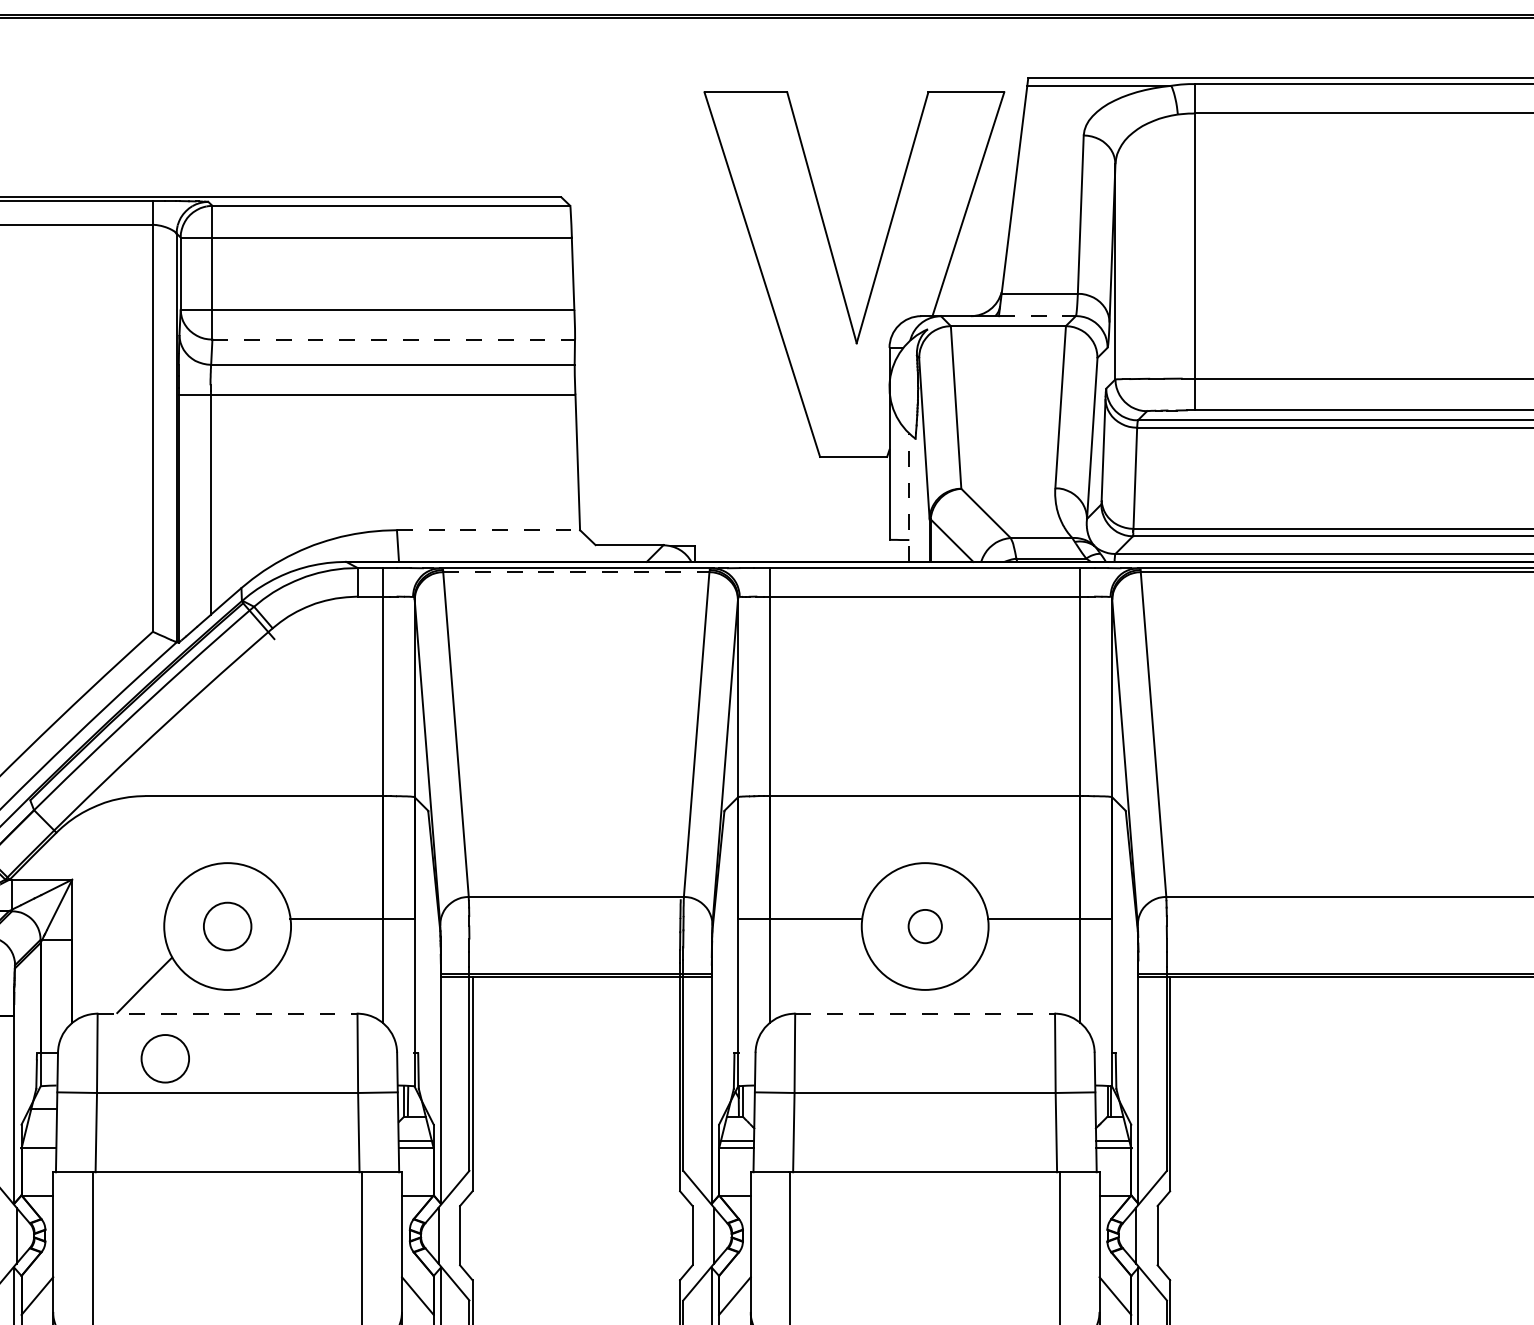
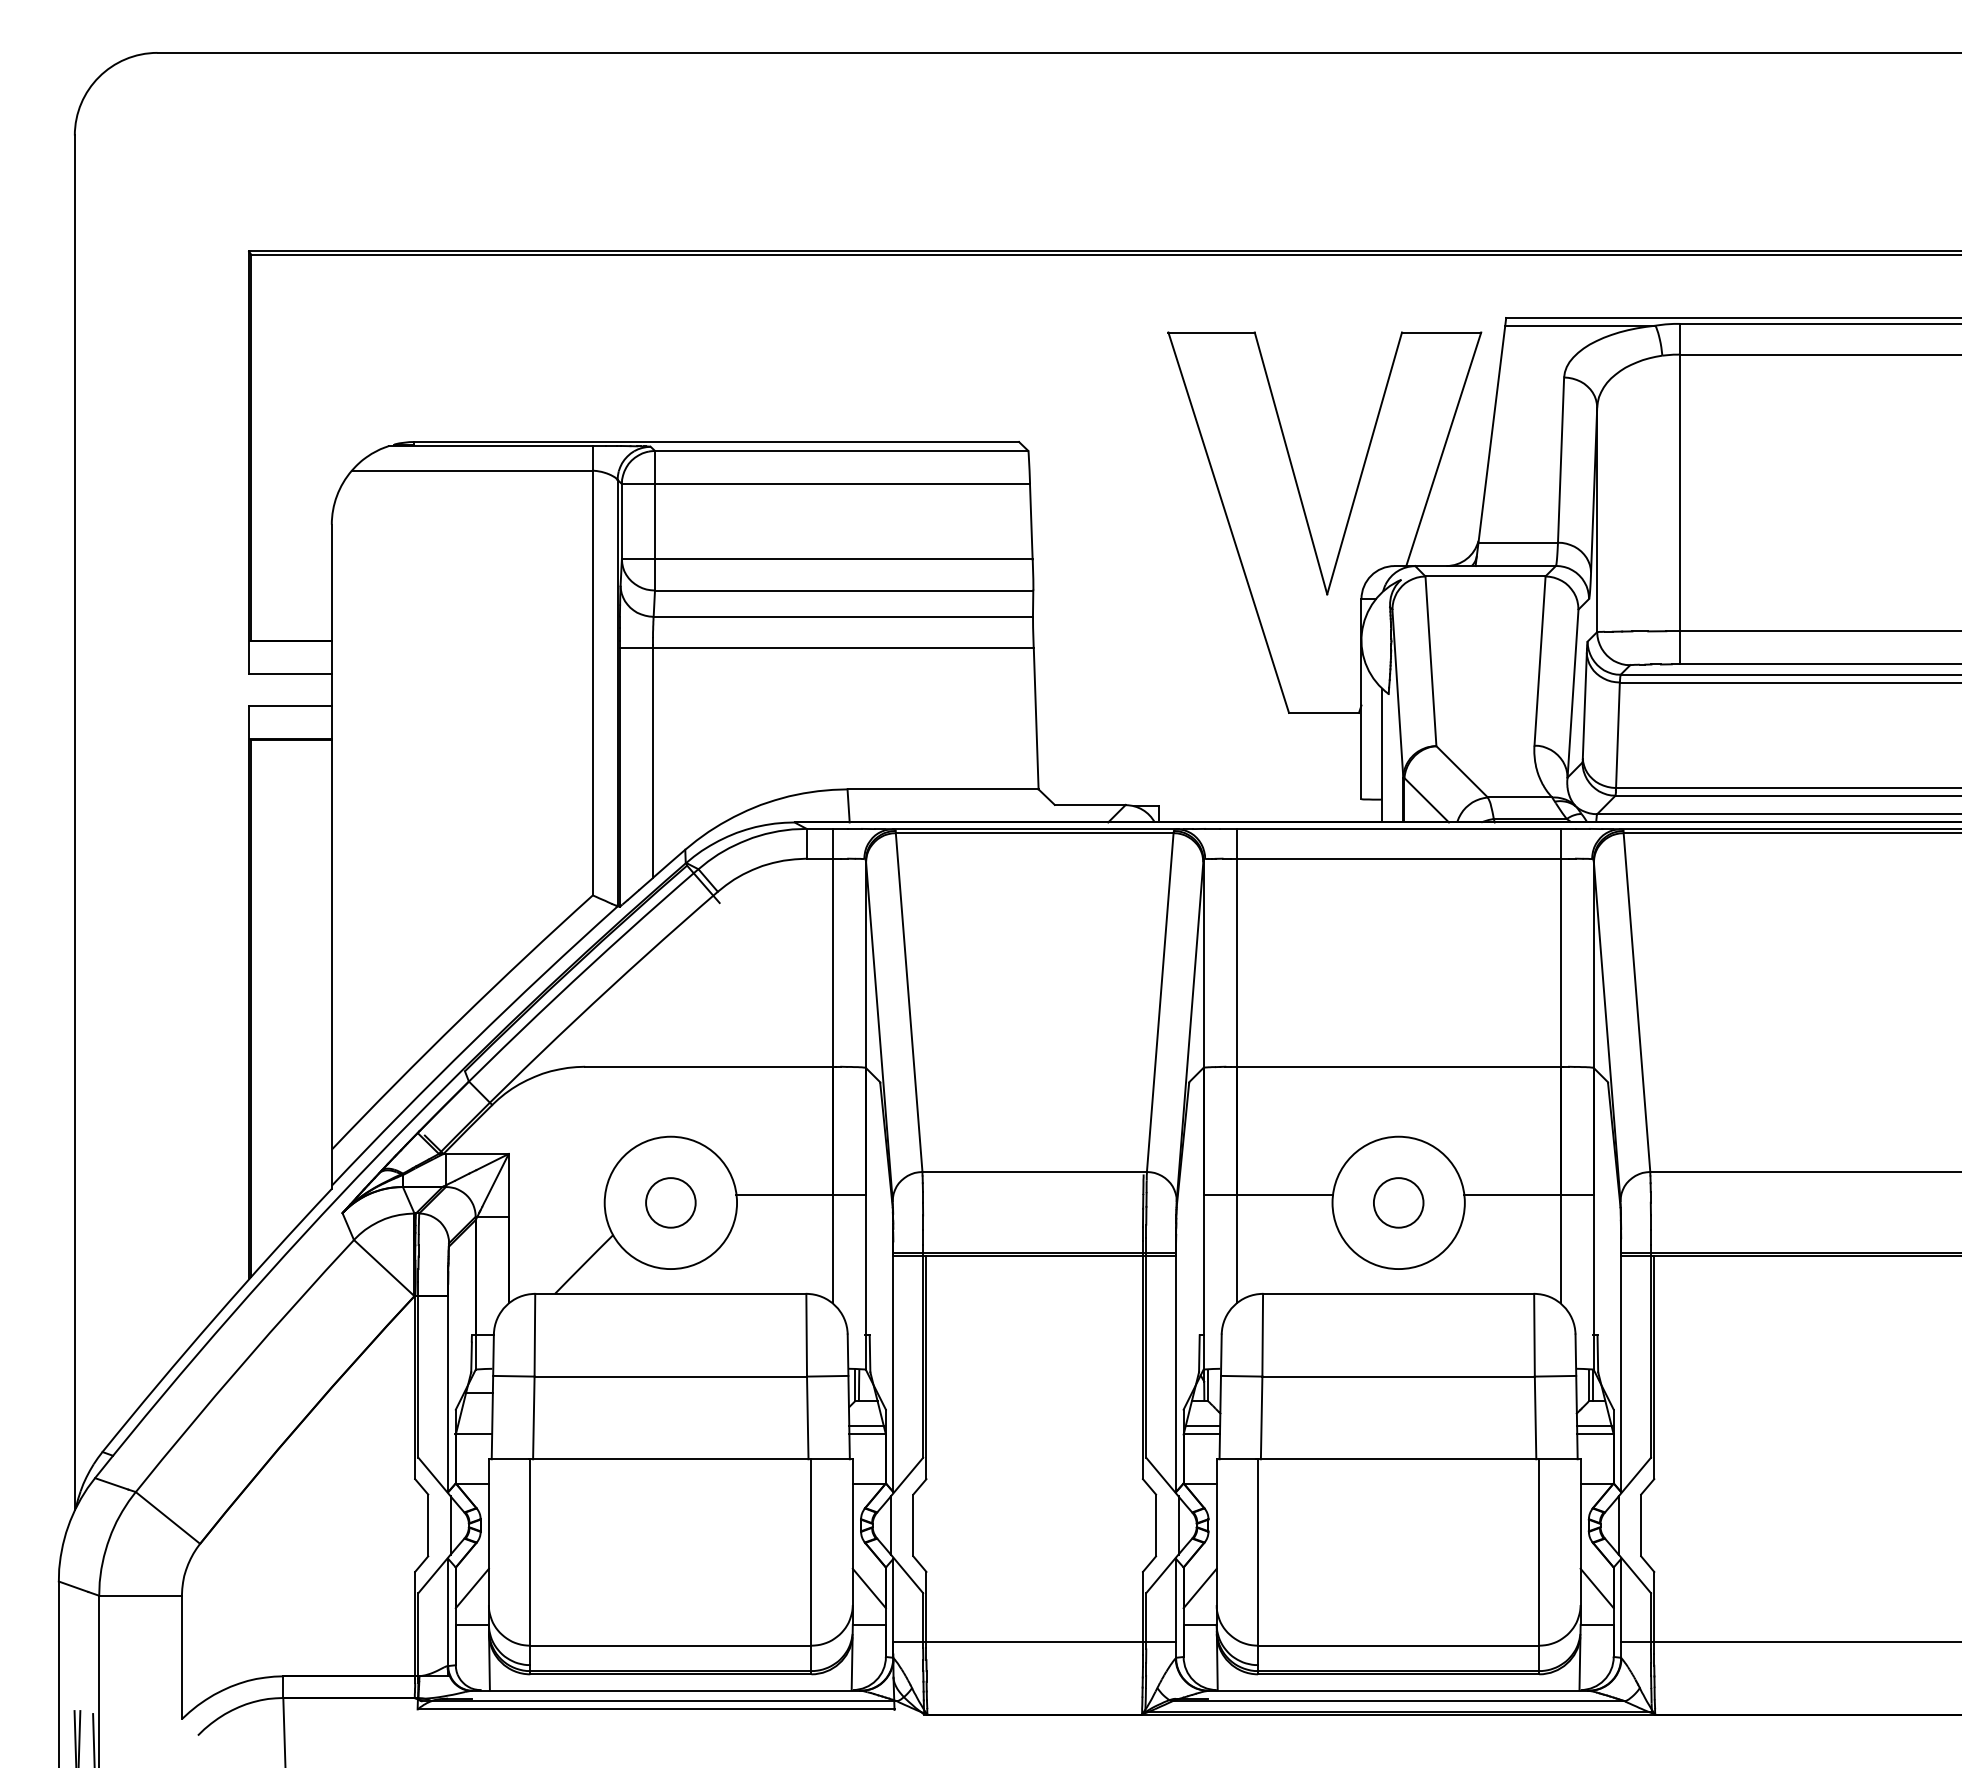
line: (1038, 315) -> (1516, 565), dashed -> solid
line: (394, 339) -> (844, 590), dashed -> solid
line: (909, 497) -> (1382, 755), dashed -> solid
line: (488, 530) -> (943, 789), dashed -> solid
line: (576, 572) -> (1034, 833), dashed -> solid
circle: (925, 926) -> (1398, 1202), size x1.43
line: (227, 1013) -> (670, 1293), dashed -> solid
line: (925, 1013) -> (1398, 1293), dashed -> solid
circle: (164, 1058) -> (605, 1340), removed

